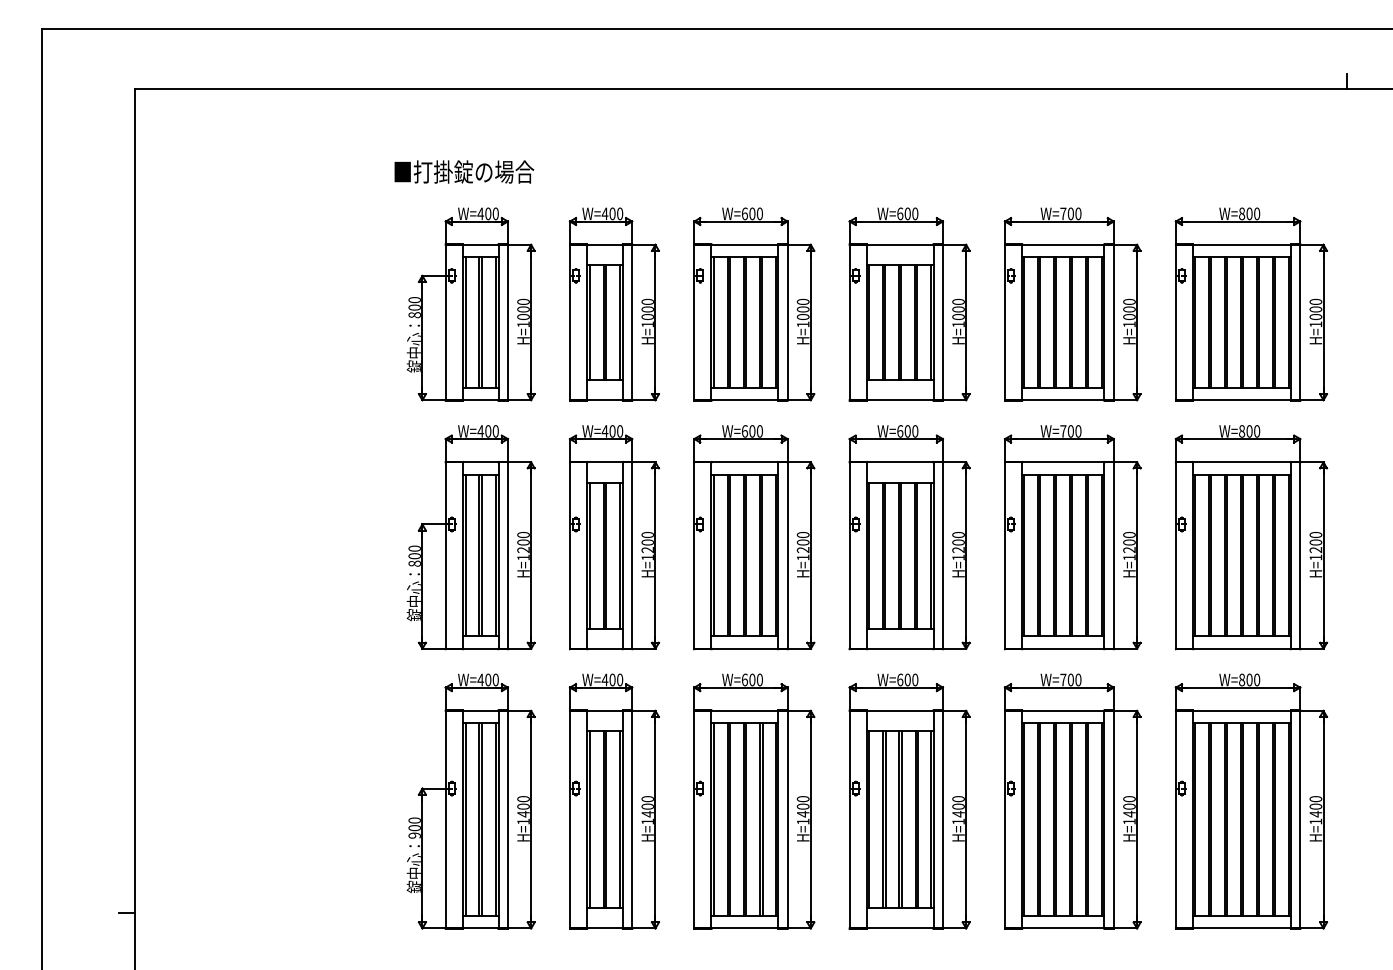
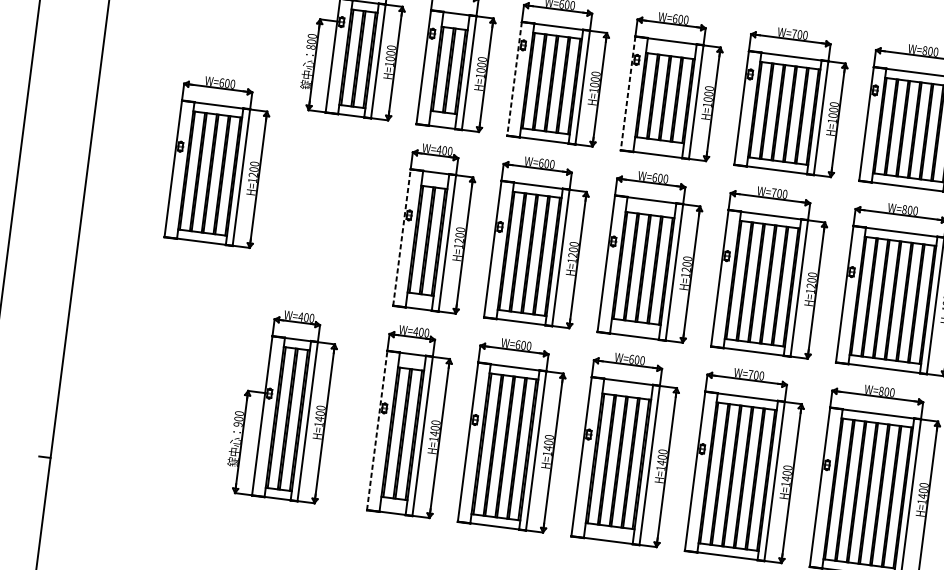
line: (694, 322) -> (514, 78), solid -> dashed
line: (849, 322) -> (627, 93), solid -> dashed
part: (310, 484) -> (218, 161), added
part: (470, 537) -> (330, 215), removed
line: (570, 555) -> (402, 237), solid -> dashed
part: (470, 801) -> (282, 404), moved
line: (570, 819) -> (377, 430), solid -> dashed

